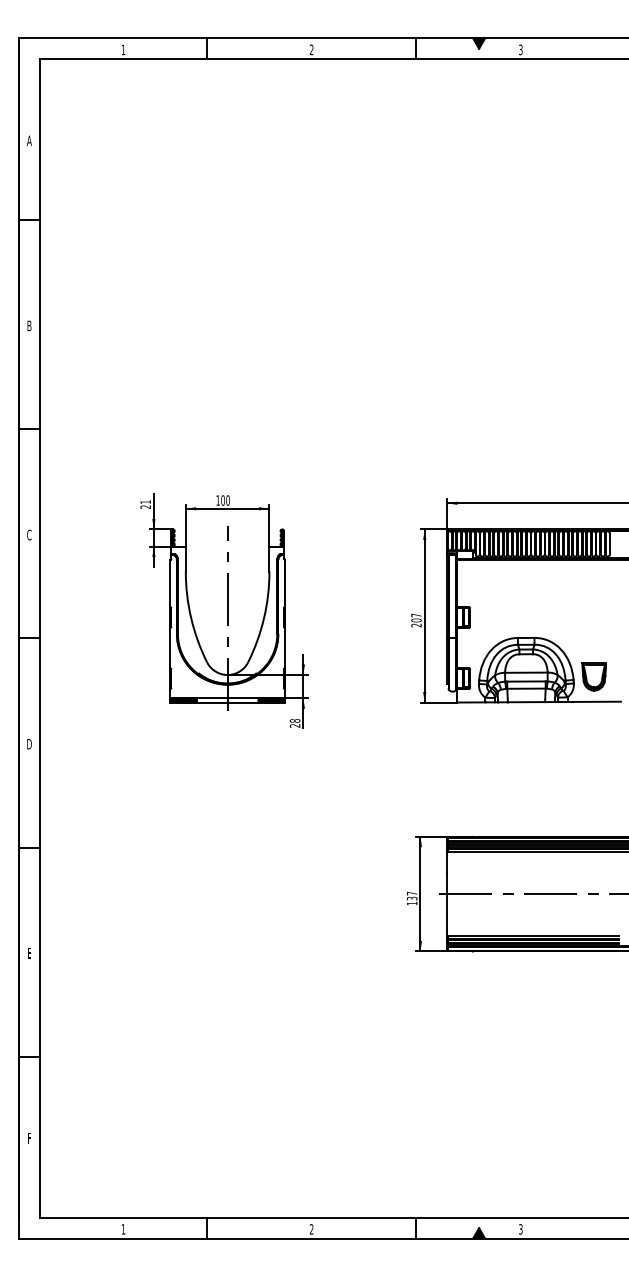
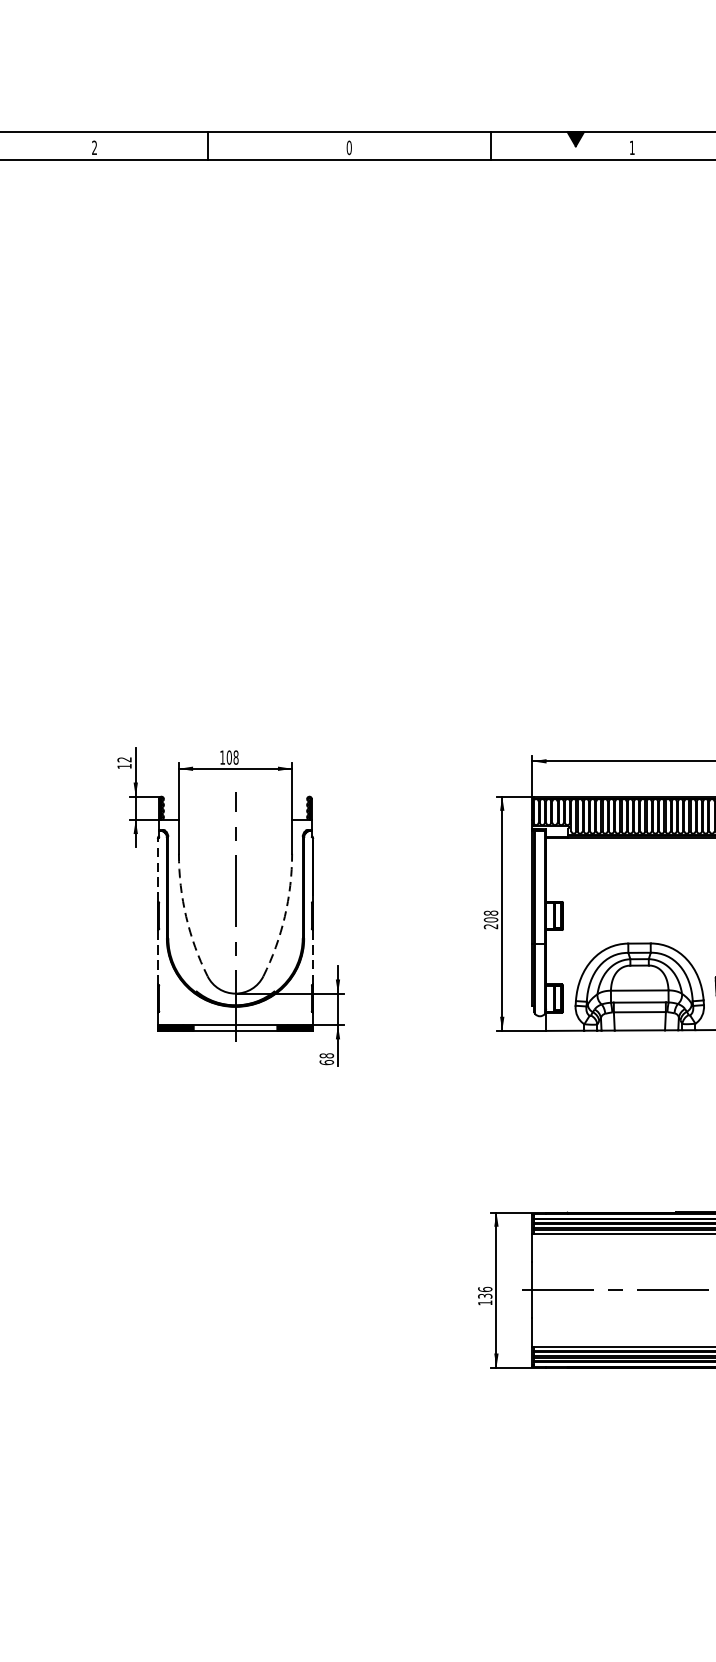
text: (123, 49) -> (94, 147), 1 -> 2
text: (311, 49) -> (349, 147), 2 -> 0
text: (520, 49) -> (631, 147), 3 -> 1
text: (227, 500) -> (235, 757), 100 -> 108
text: (145, 504) -> (124, 762), 21 -> 12
line: (170, 583) -> (158, 869), solid -> dashed
text: (416, 615) -> (491, 913), 207 -> 208
arc: (191, 618) -> (186, 917), solid -> dashed
arc: (264, 618) -> (285, 917), solid -> dashed
line: (170, 647) -> (158, 956), solid -> dashed
line: (284, 648) -> (312, 957), solid -> dashed
text: (294, 725) -> (325, 1062), 28 -> 68
text: (411, 893) -> (484, 1289), 137 -> 136

